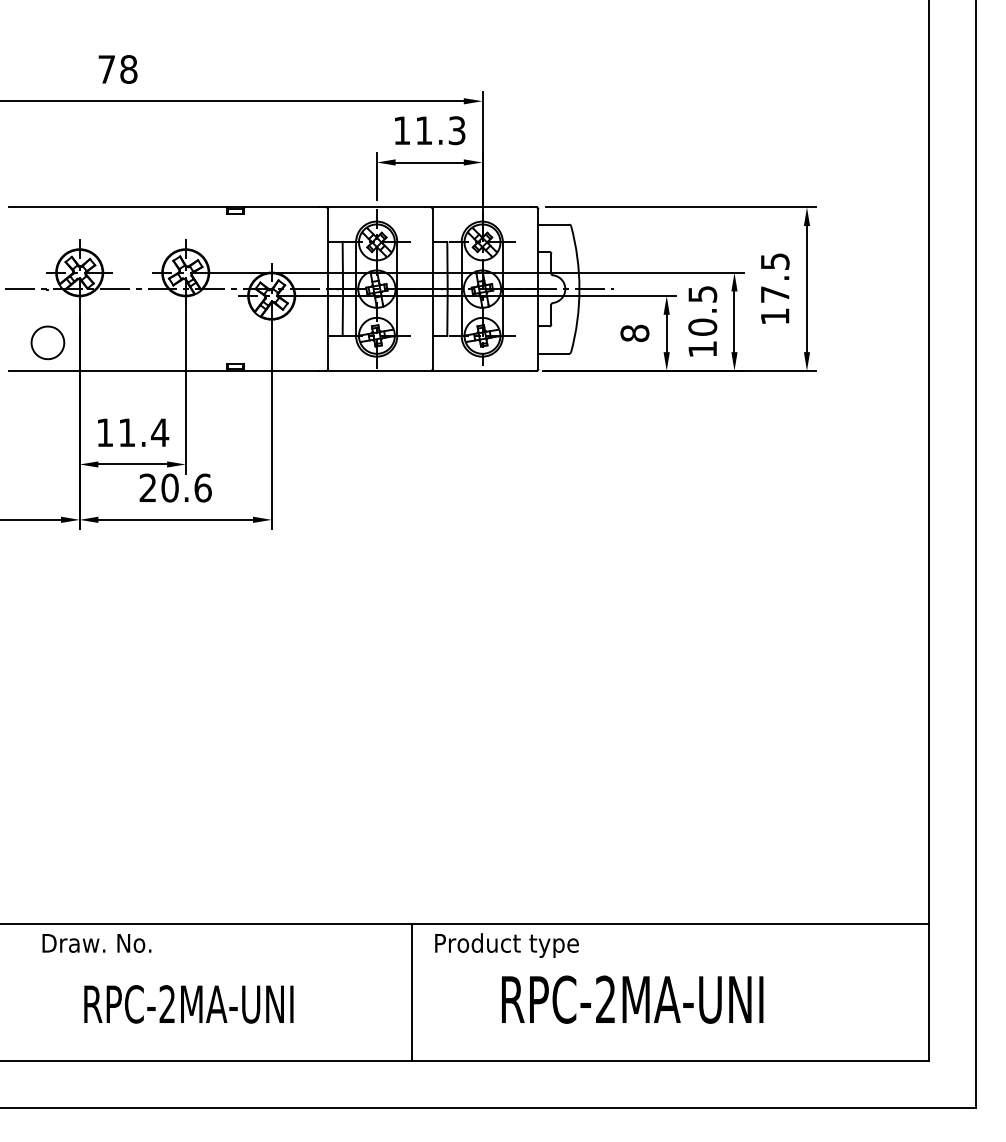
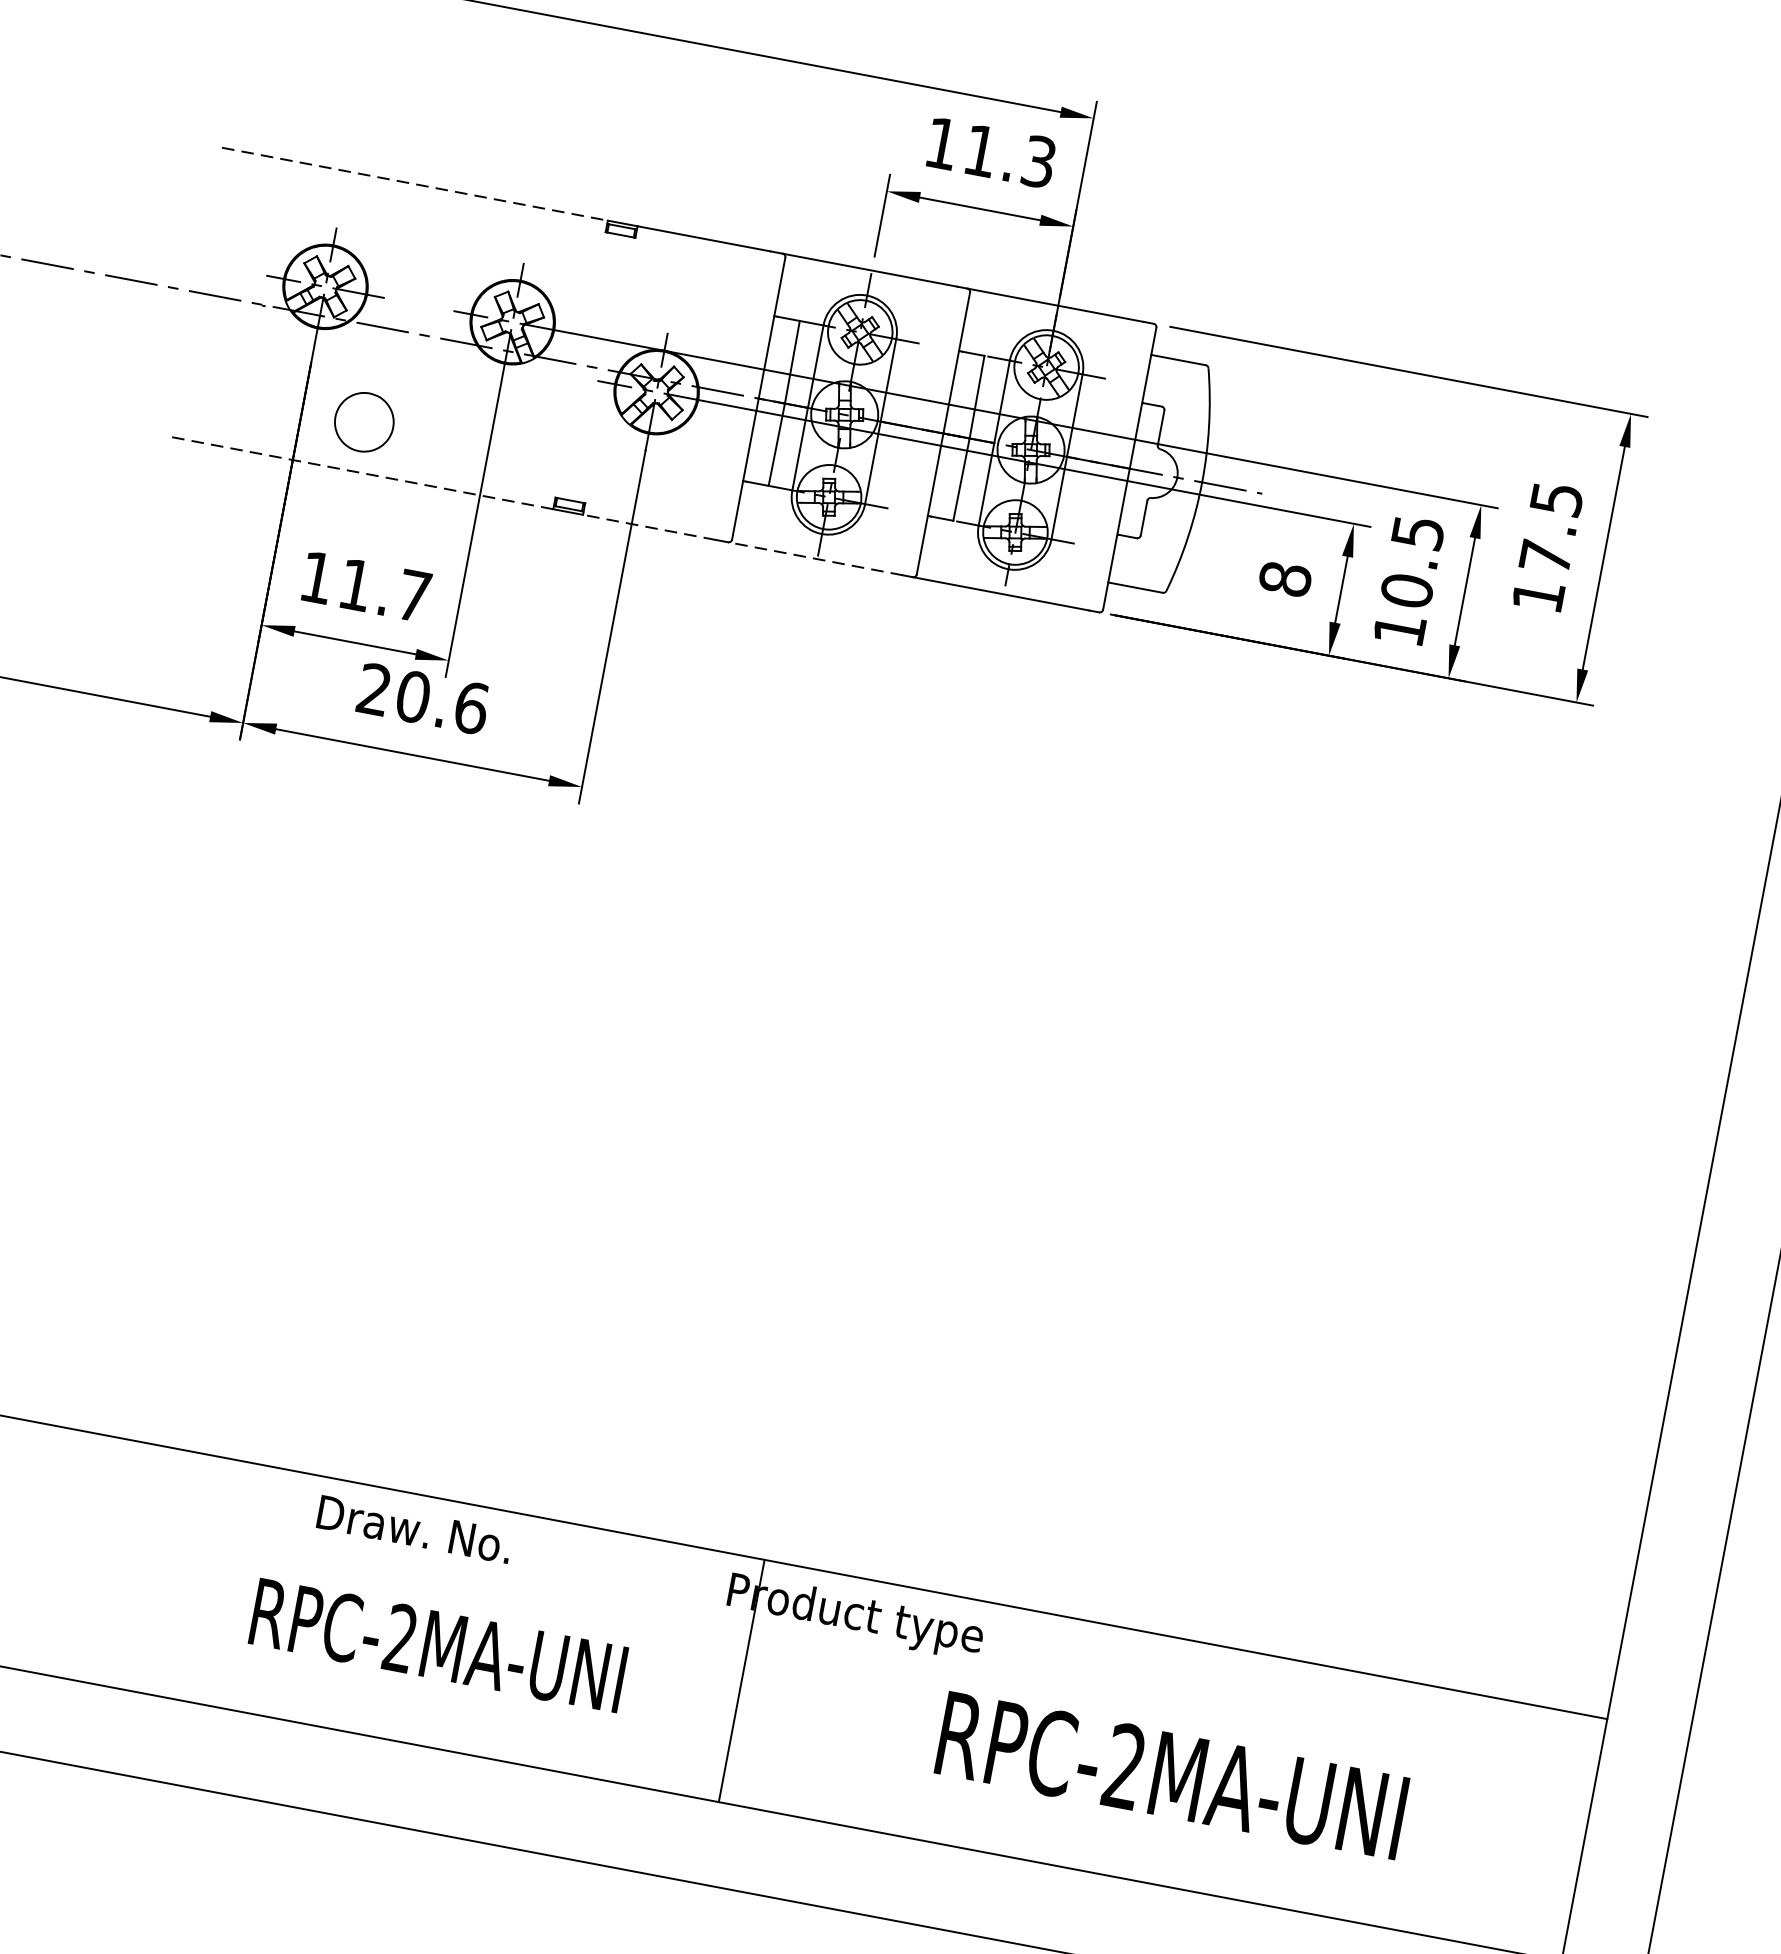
line: (118, 207) -> (415, 184), solid -> dashed
part: (47, 342) -> (363, 421), moved
line: (117, 370) -> (359, 471), solid -> dashed
line: (281, 370) -> (649, 526), solid -> dashed
line: (375, 370) -> (815, 557), solid -> dashed
text: (159, 432) -> (413, 595), 11.4 -> 11.7
text: (96, 943) -> (413, 1529), moved
line: (412, 992) -> (741, 1681), moved
text: (632, 999) -> (1171, 1775), moved
text: (188, 1004) -> (437, 1645), moved

